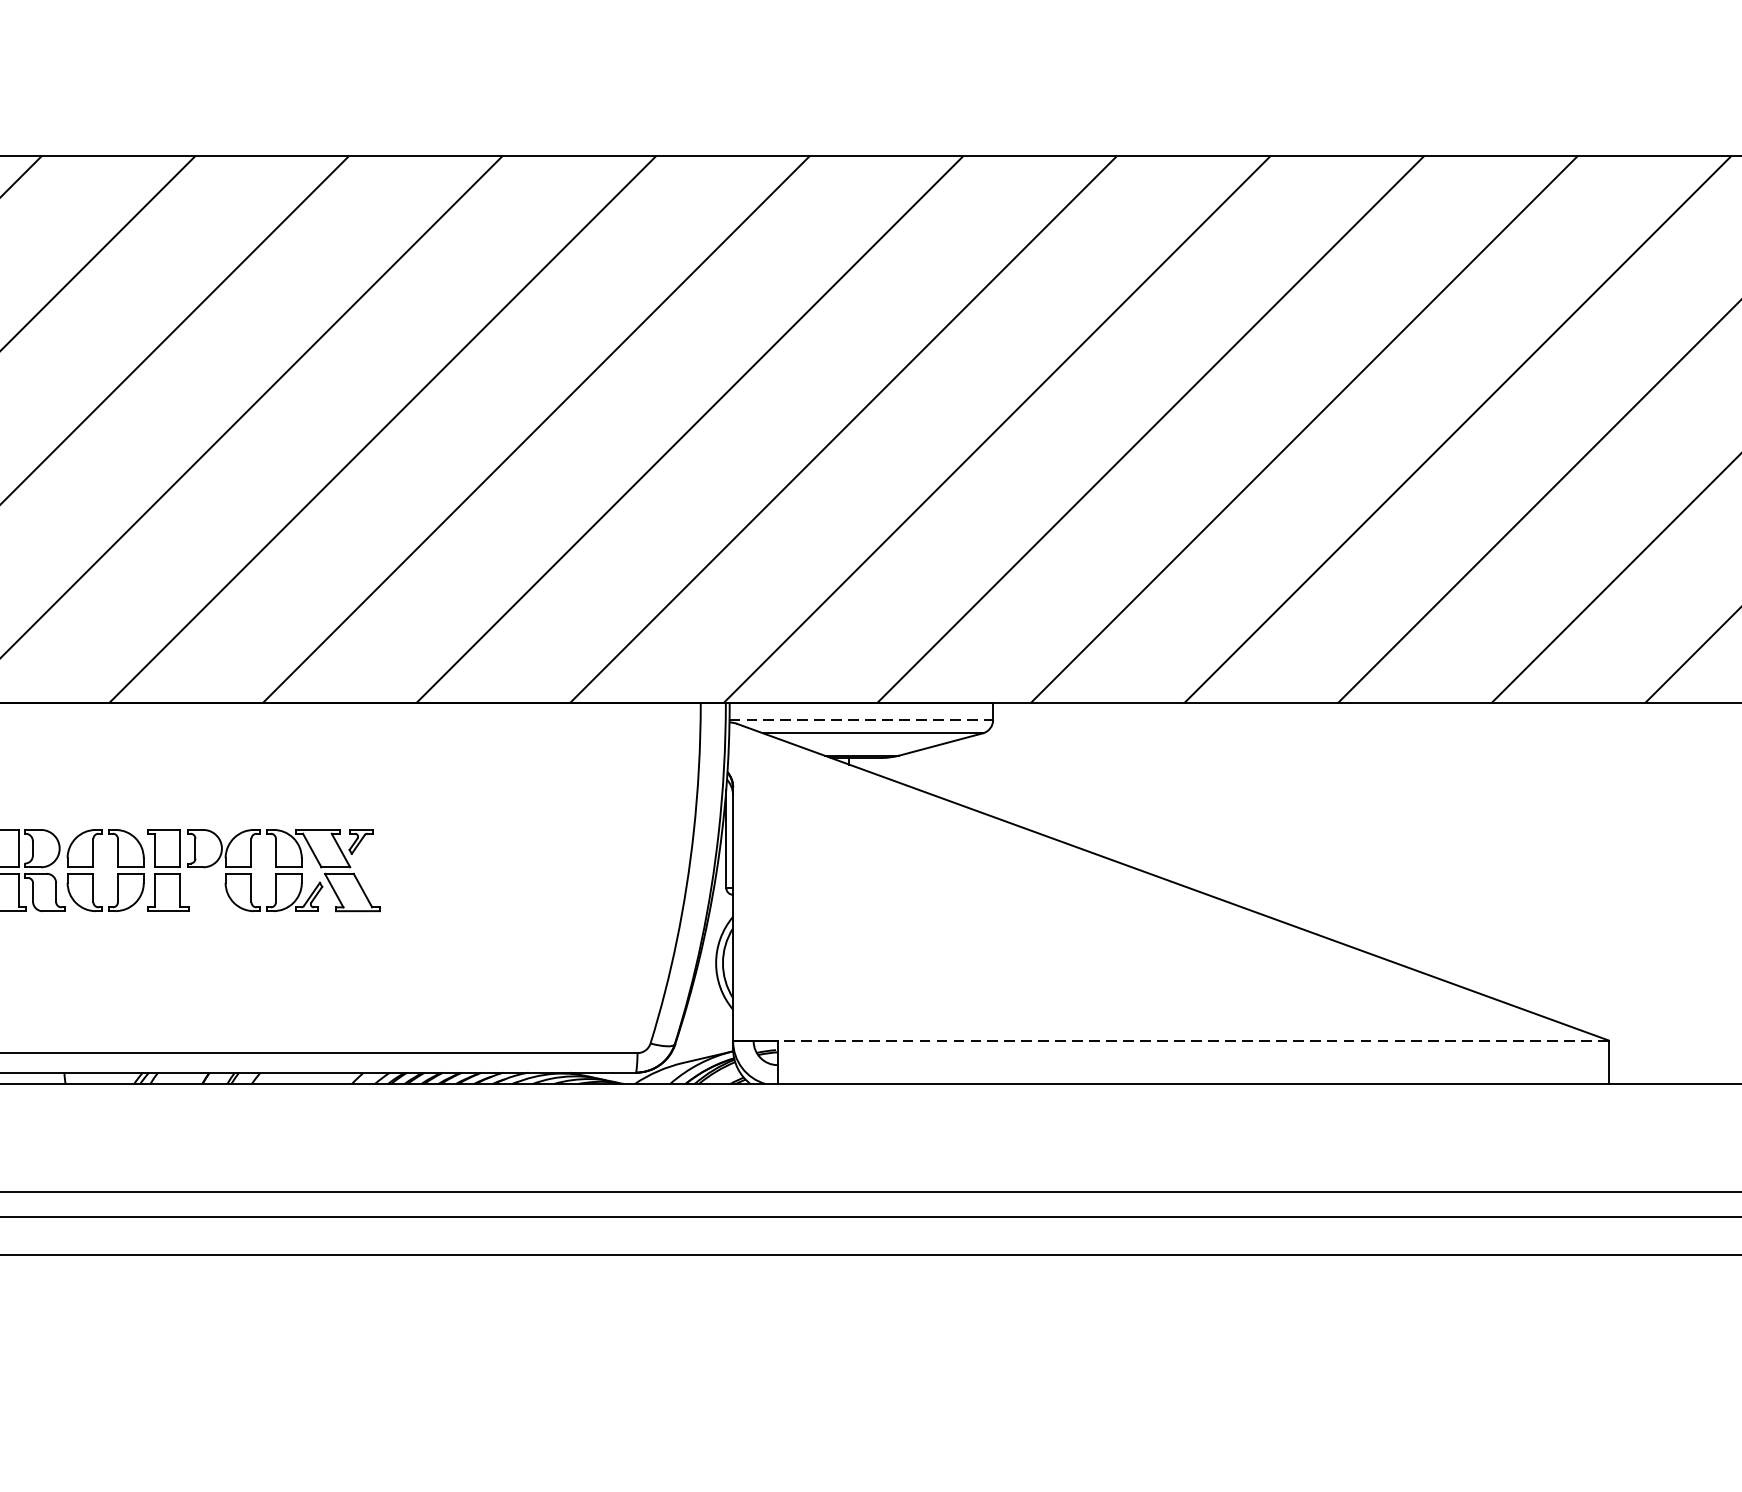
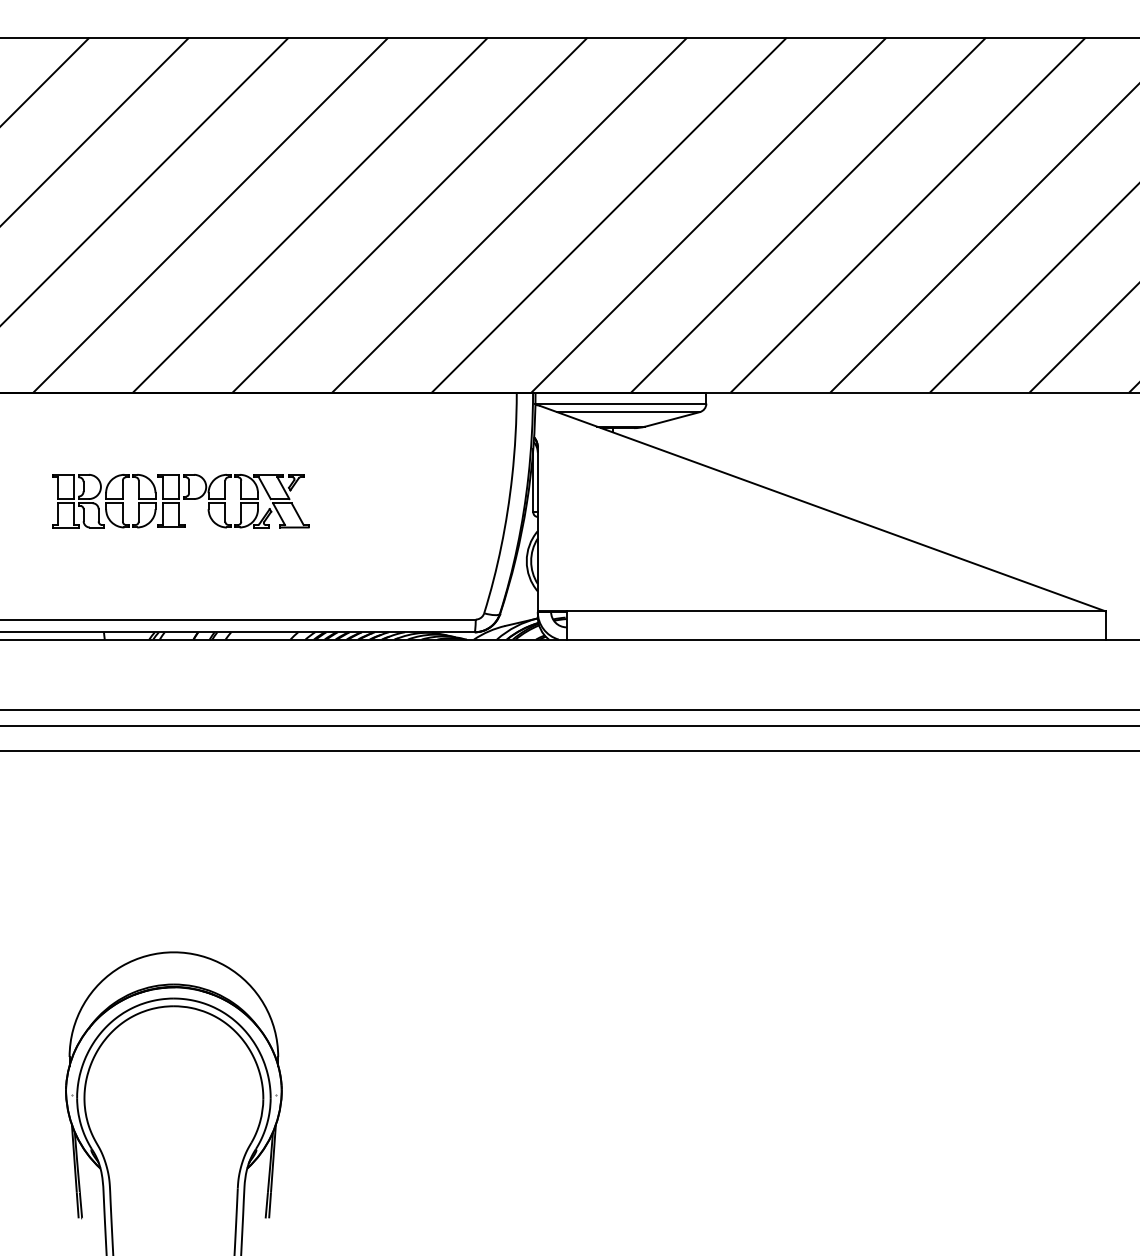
line: (862, 719) -> (621, 403), dashed -> solid
line: (1193, 1040) -> (836, 611), dashed -> solid

